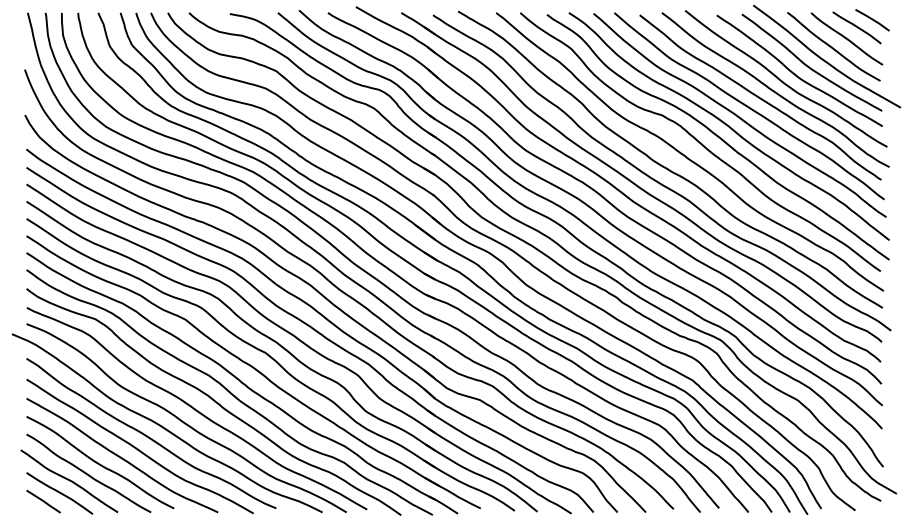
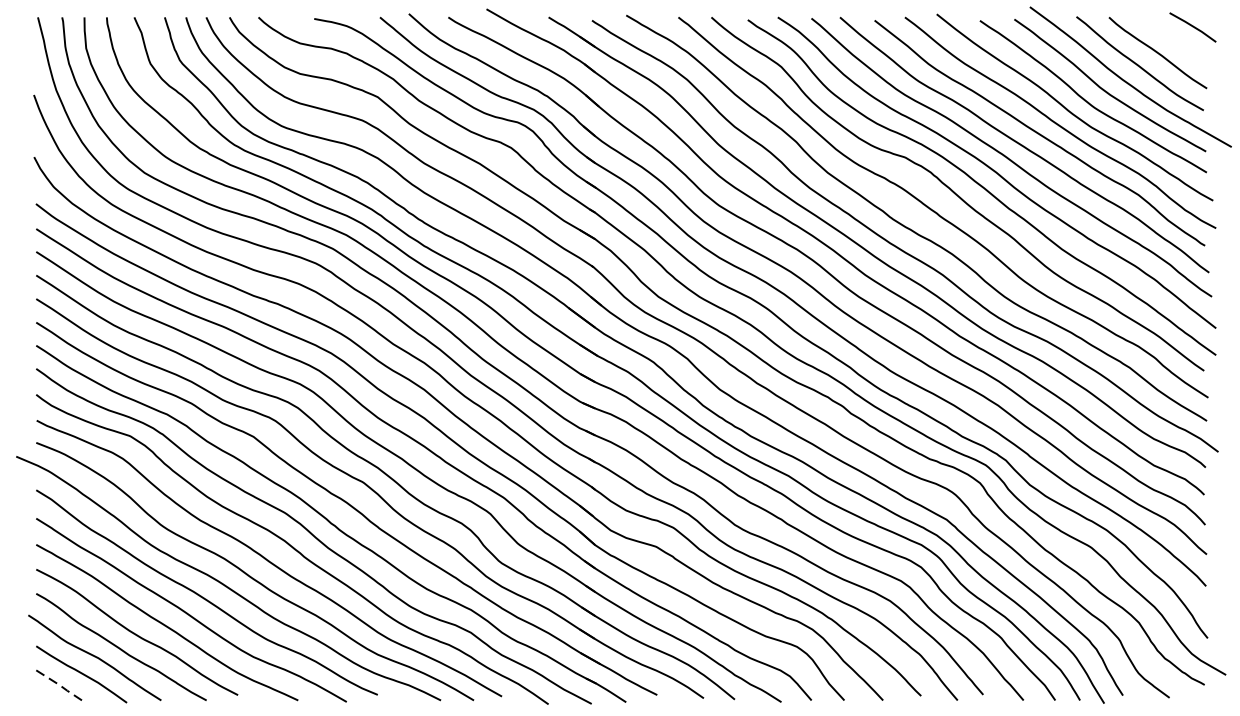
curve: (856, 27) -> (1171, 37), removed
line: (44, 501) -> (60, 685), solid -> dashed

